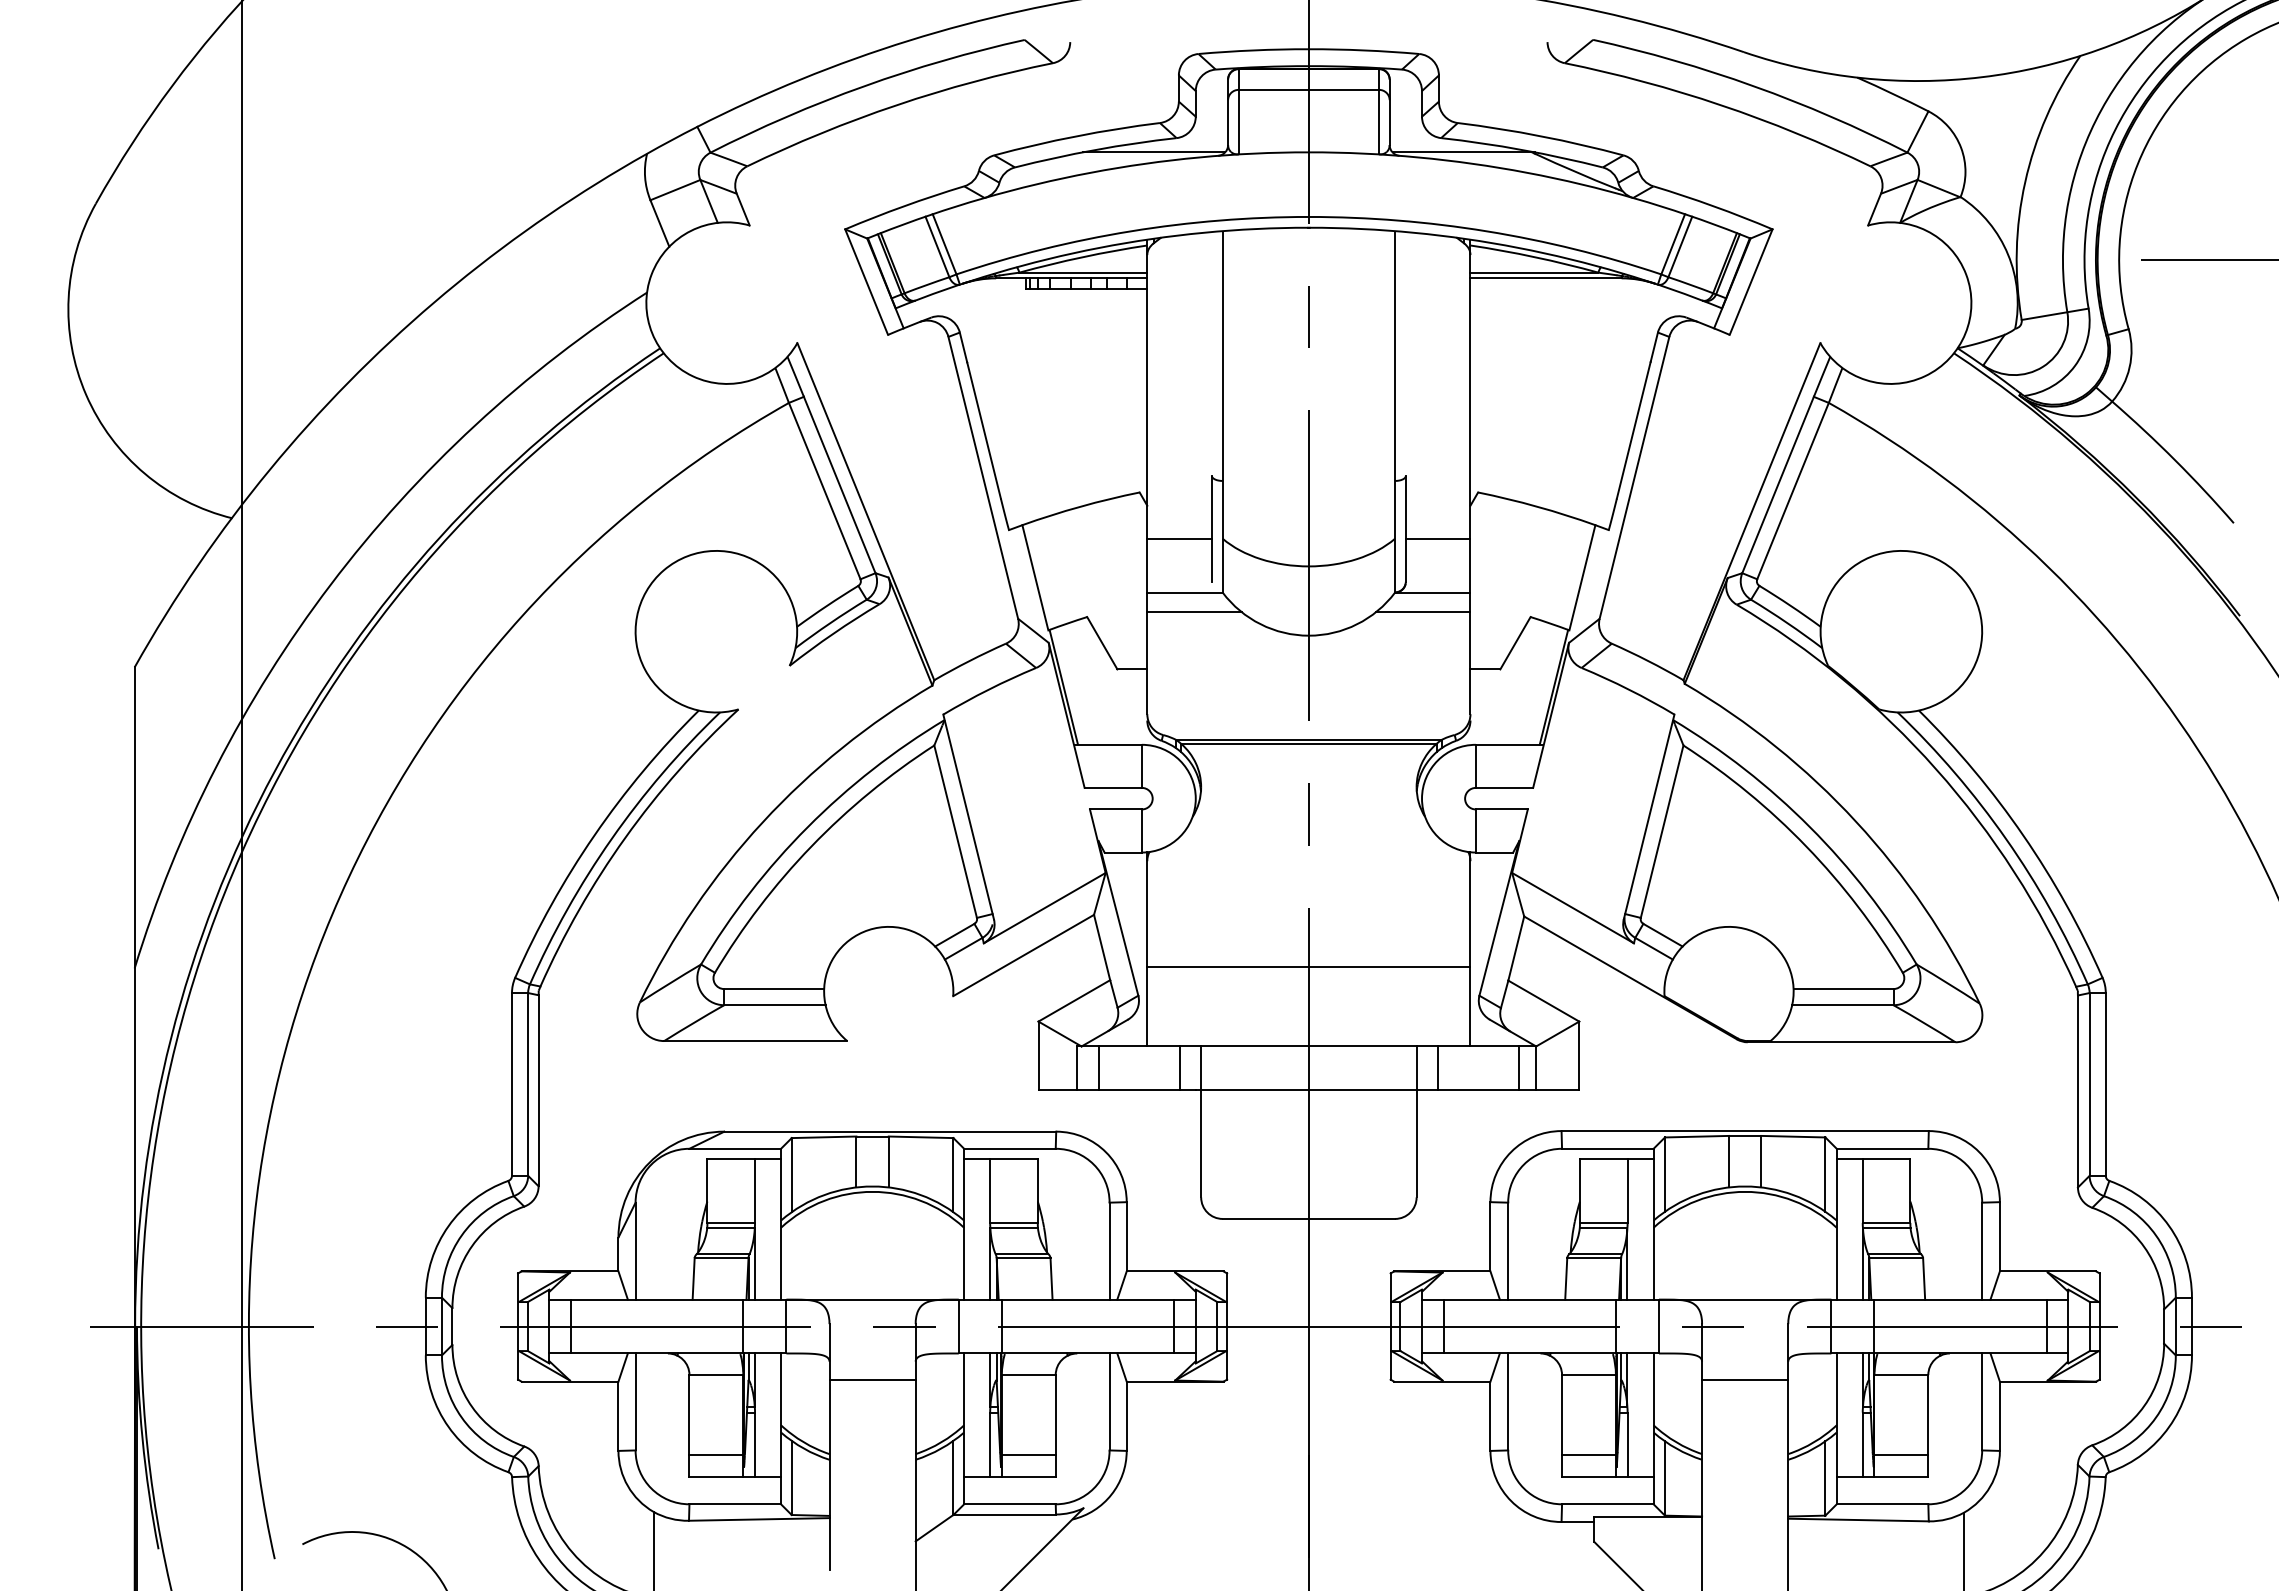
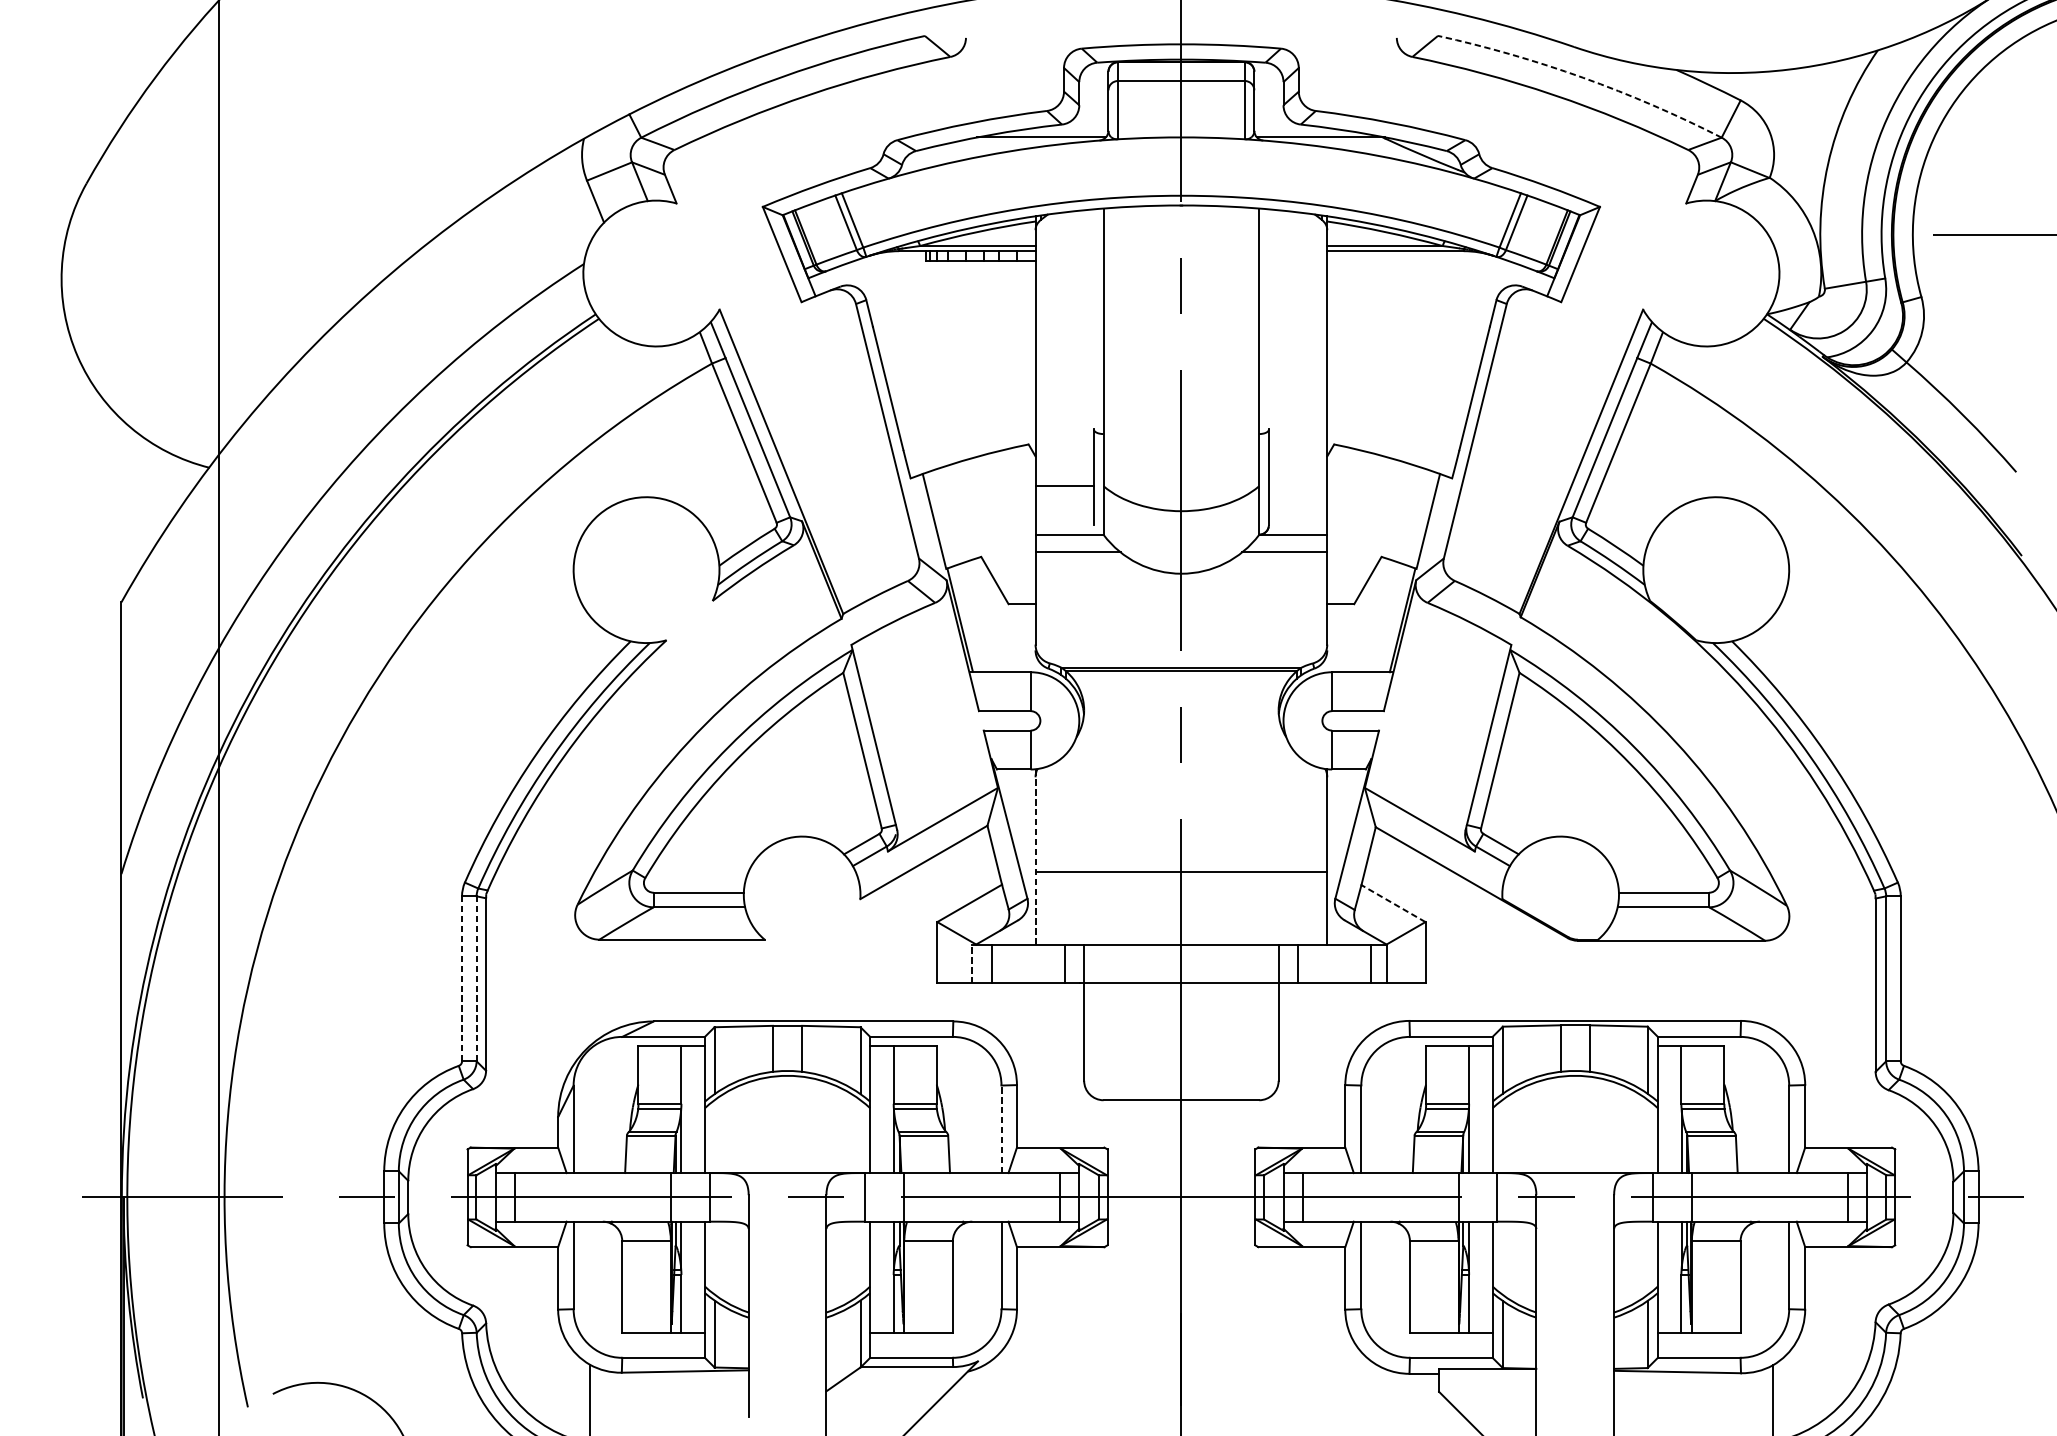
arc: (1753, 86) -> (1582, 77), solid -> dashed
line: (1437, 538) -> (1297, 486), removed
line: (1147, 948) -> (1035, 856), solid -> dashed
line: (1543, 1001) -> (1393, 903), solid -> dashed
line: (1077, 1068) -> (972, 964), solid -> dashed
line: (511, 1083) -> (461, 977), solid -> dashed
line: (528, 1083) -> (476, 977), solid -> dashed
line: (1109, 1250) -> (1001, 1128), solid -> dashed
line: (872, 1380) -> (787, 1246), removed
line: (1745, 1380) -> (1575, 1246), removed
line: (716, 1455) -> (646, 1313), removed
line: (1028, 1455) -> (928, 1313), removed
line: (1588, 1455) -> (1433, 1313), removed
line: (1901, 1455) -> (1716, 1313), removed

